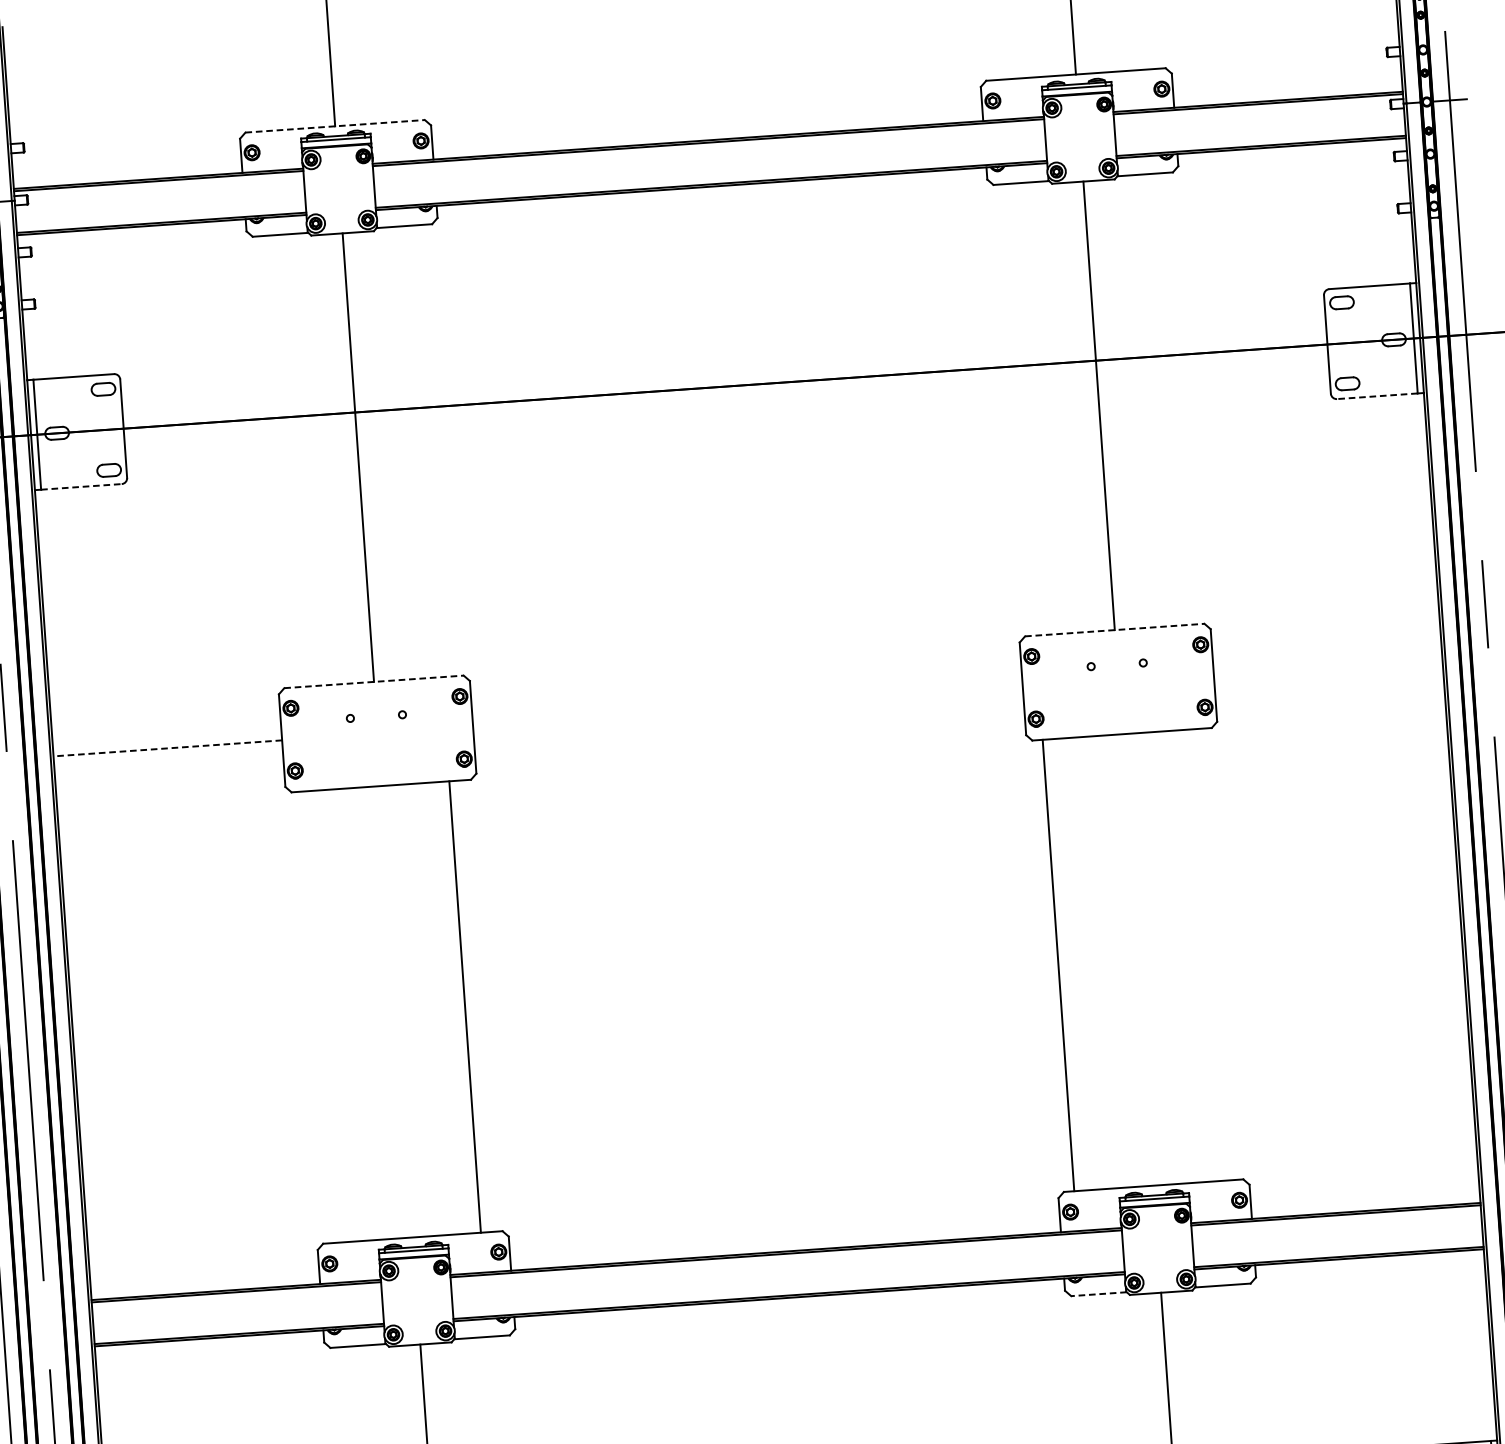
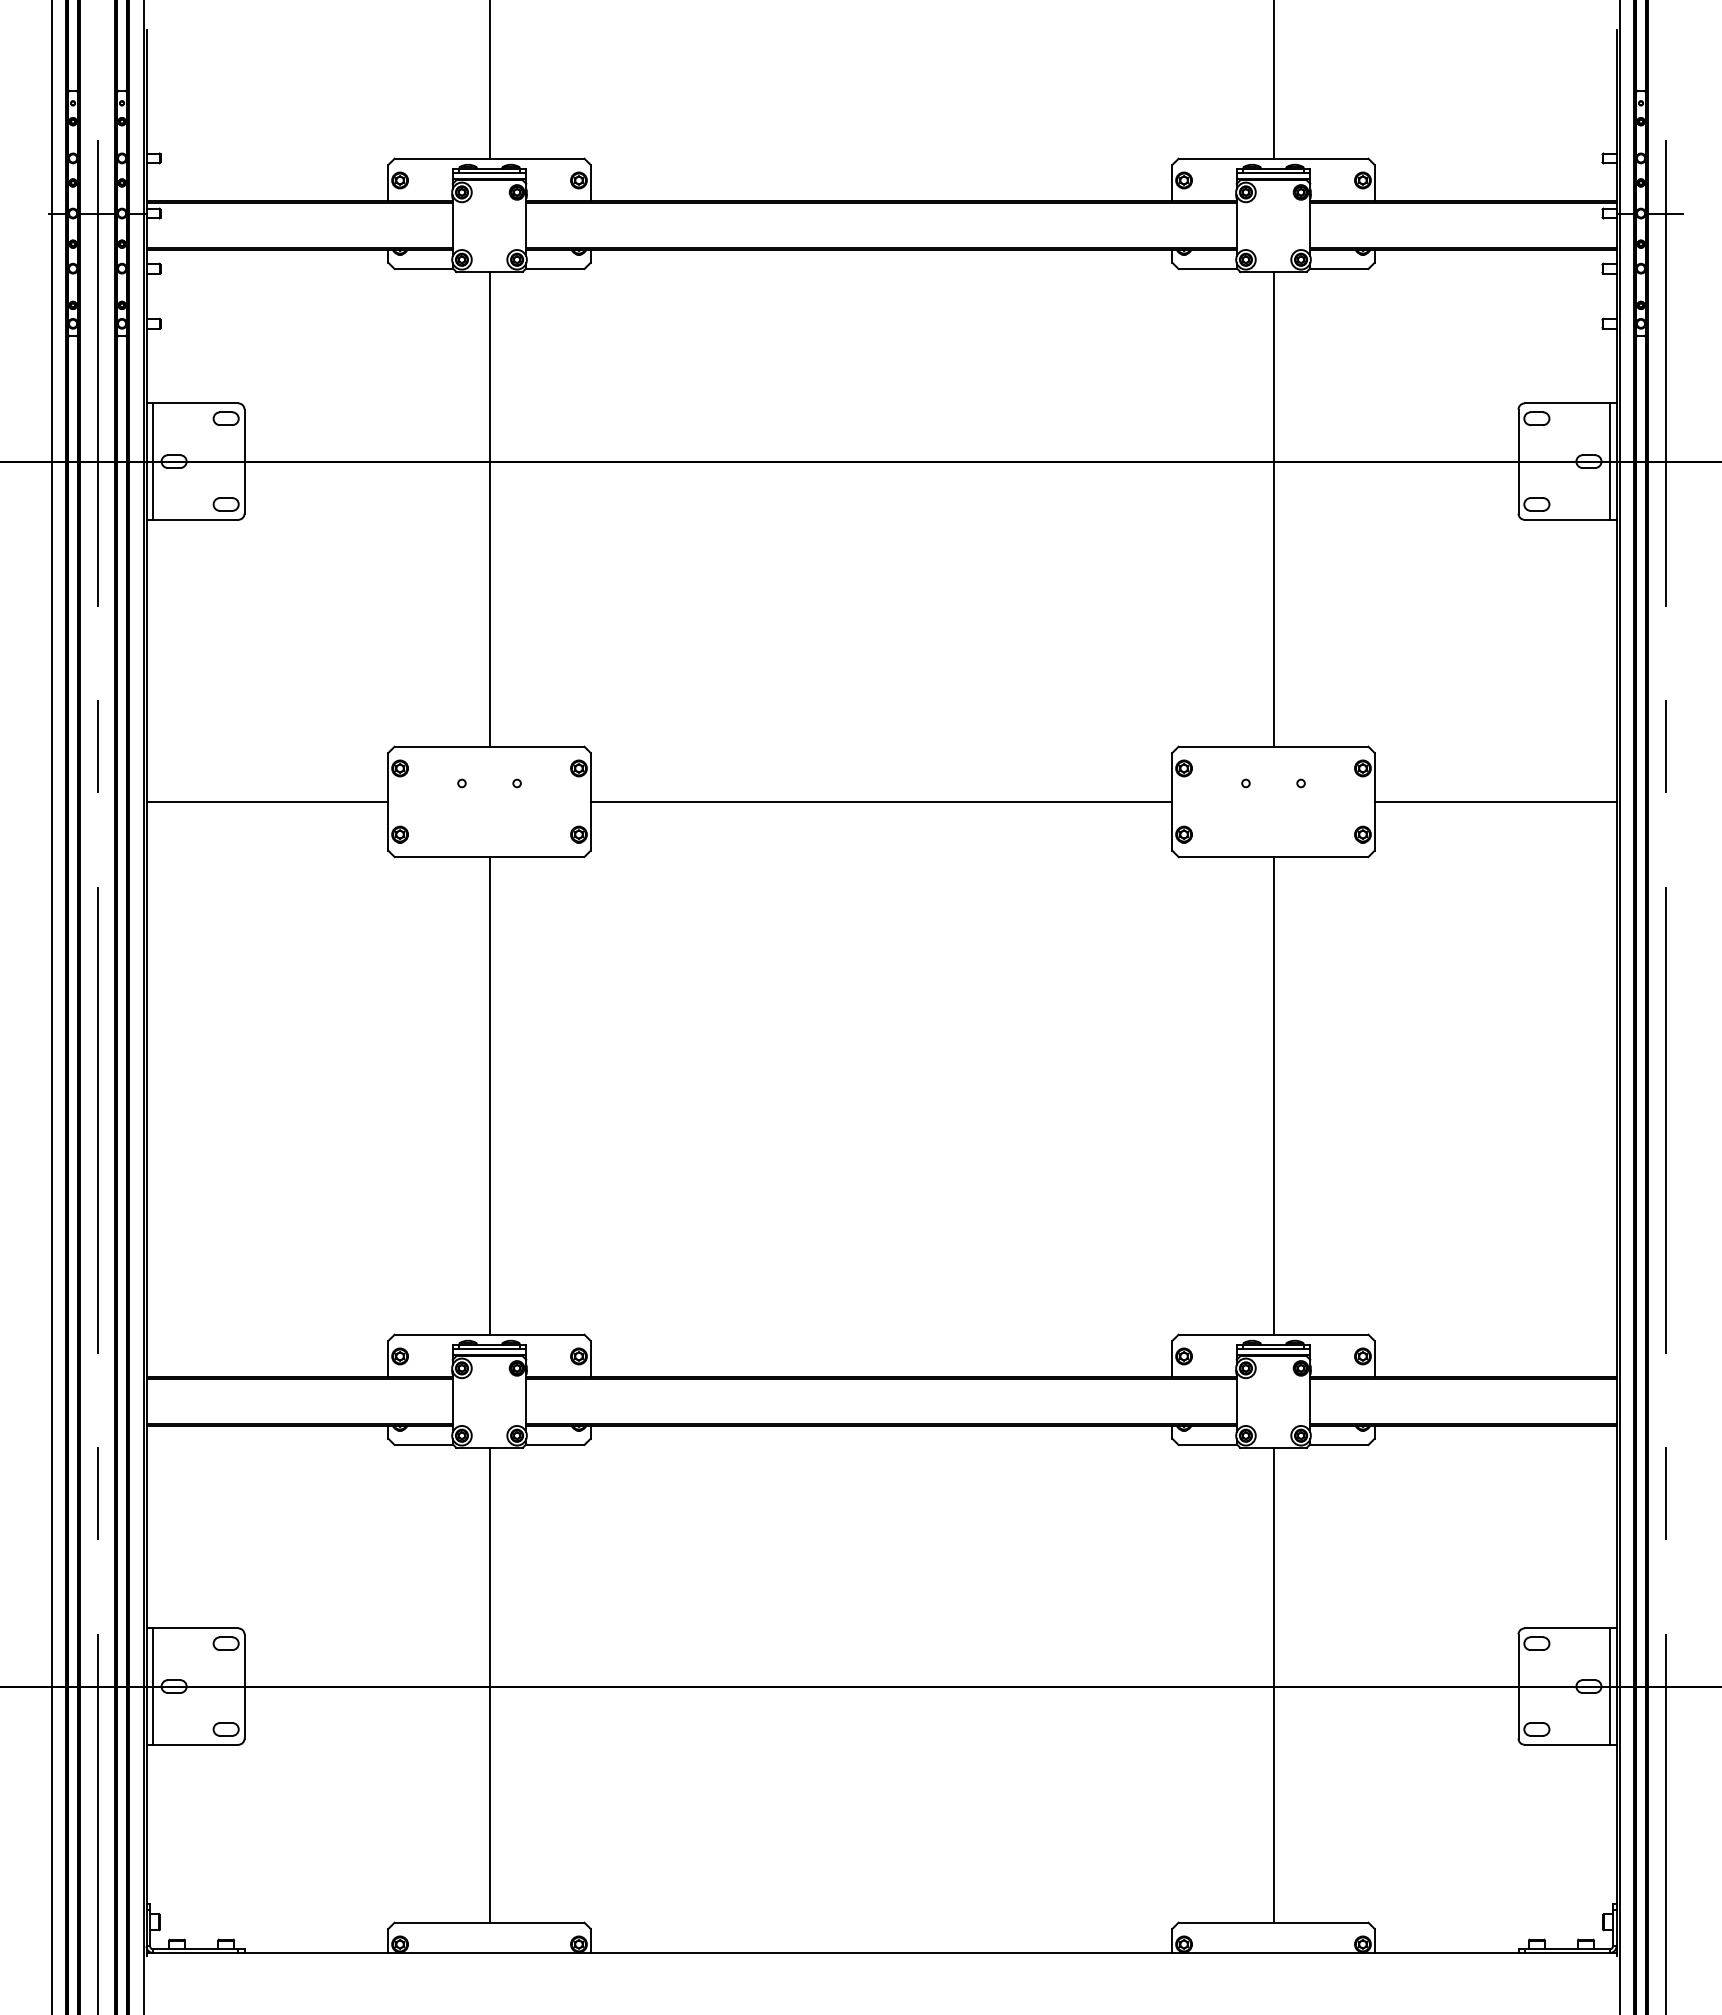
line: (335, 126) -> (489, 158), dashed -> solid
line: (1377, 395) -> (1567, 519), dashed -> solid
line: (81, 486) -> (195, 519), dashed -> solid
line: (1114, 629) -> (1273, 746), dashed -> solid
line: (1328, 667) -> (1495, 801), added
line: (373, 681) -> (489, 746), dashed -> solid
line: (747, 707) -> (881, 801), added
line: (167, 748) -> (267, 801), dashed -> solid
line: (1058, 965) -> (1273, 1095), moved
line: (465, 1006) -> (489, 1095), moved
line: (1098, 1293) -> (1207, 1444), dashed -> solid

